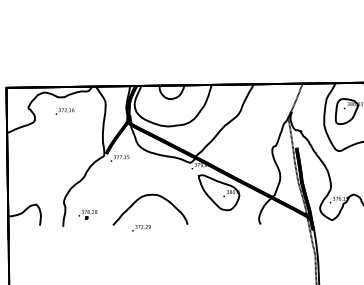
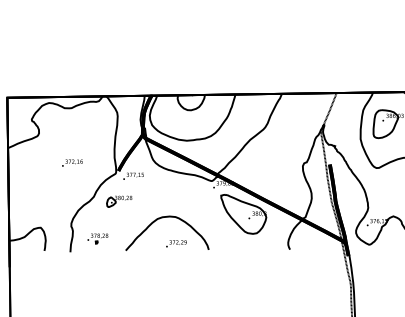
text: (65, 111) -> (72, 162), moved
part: (107, 181) -> (119, 201), added
text: (141, 227) -> (176, 243), moved

